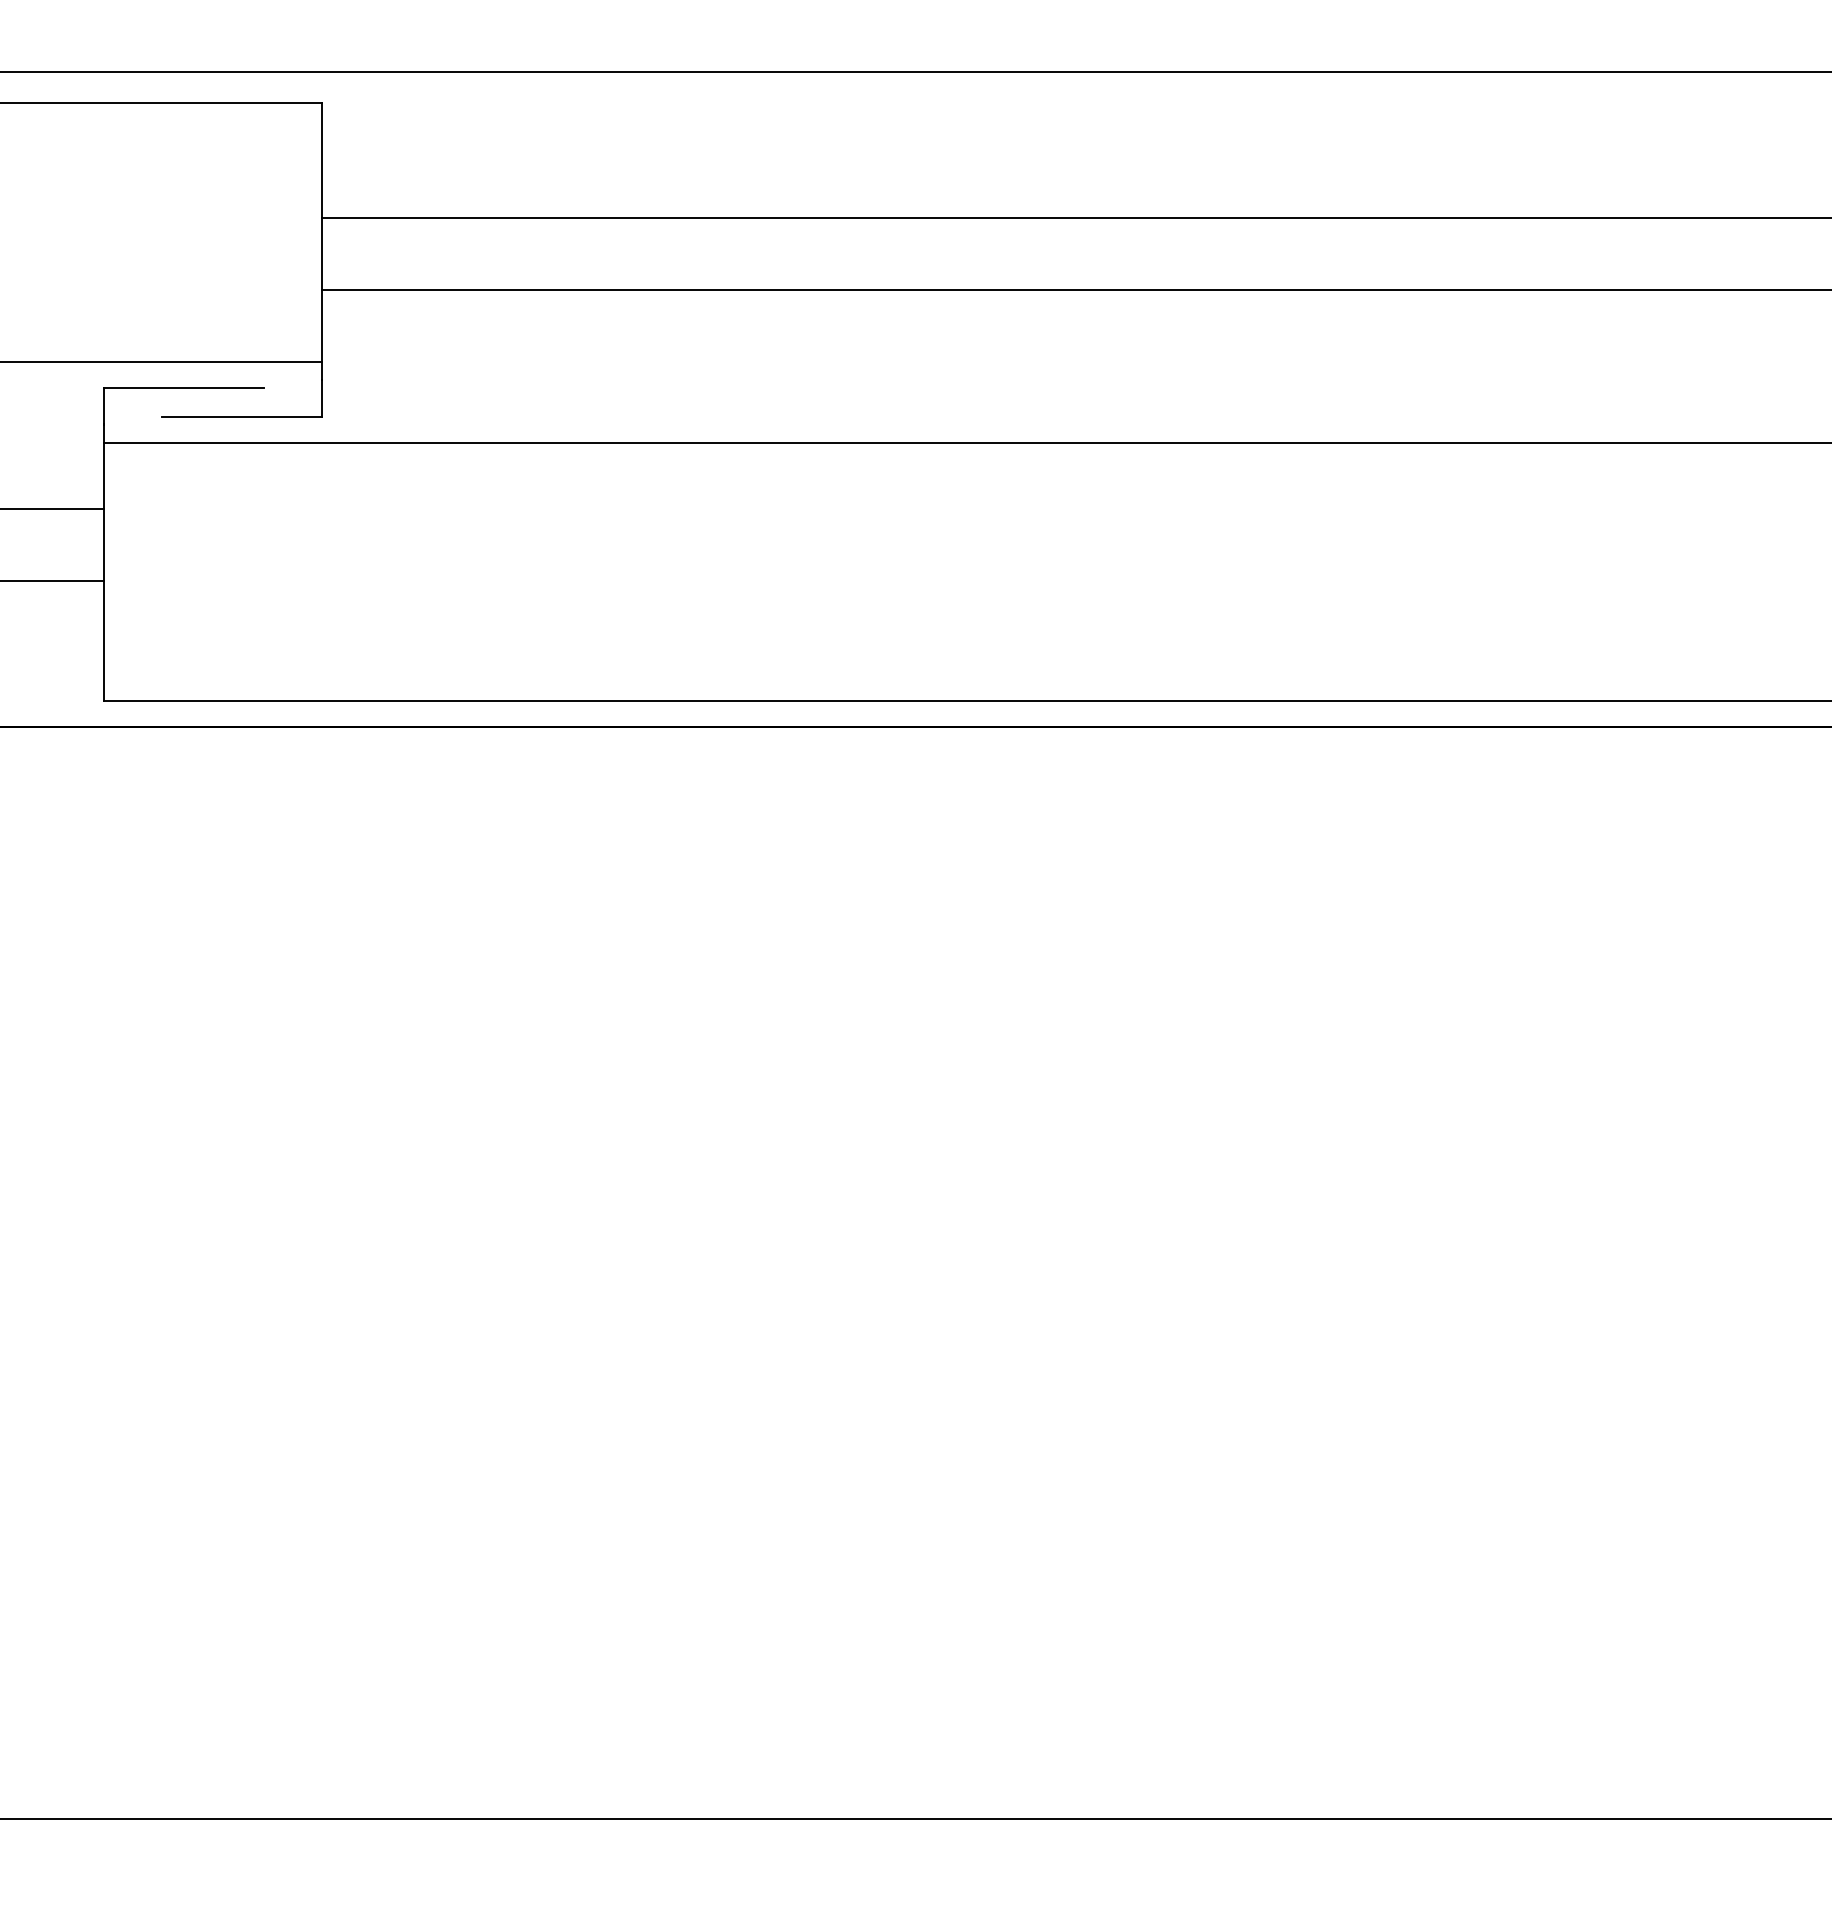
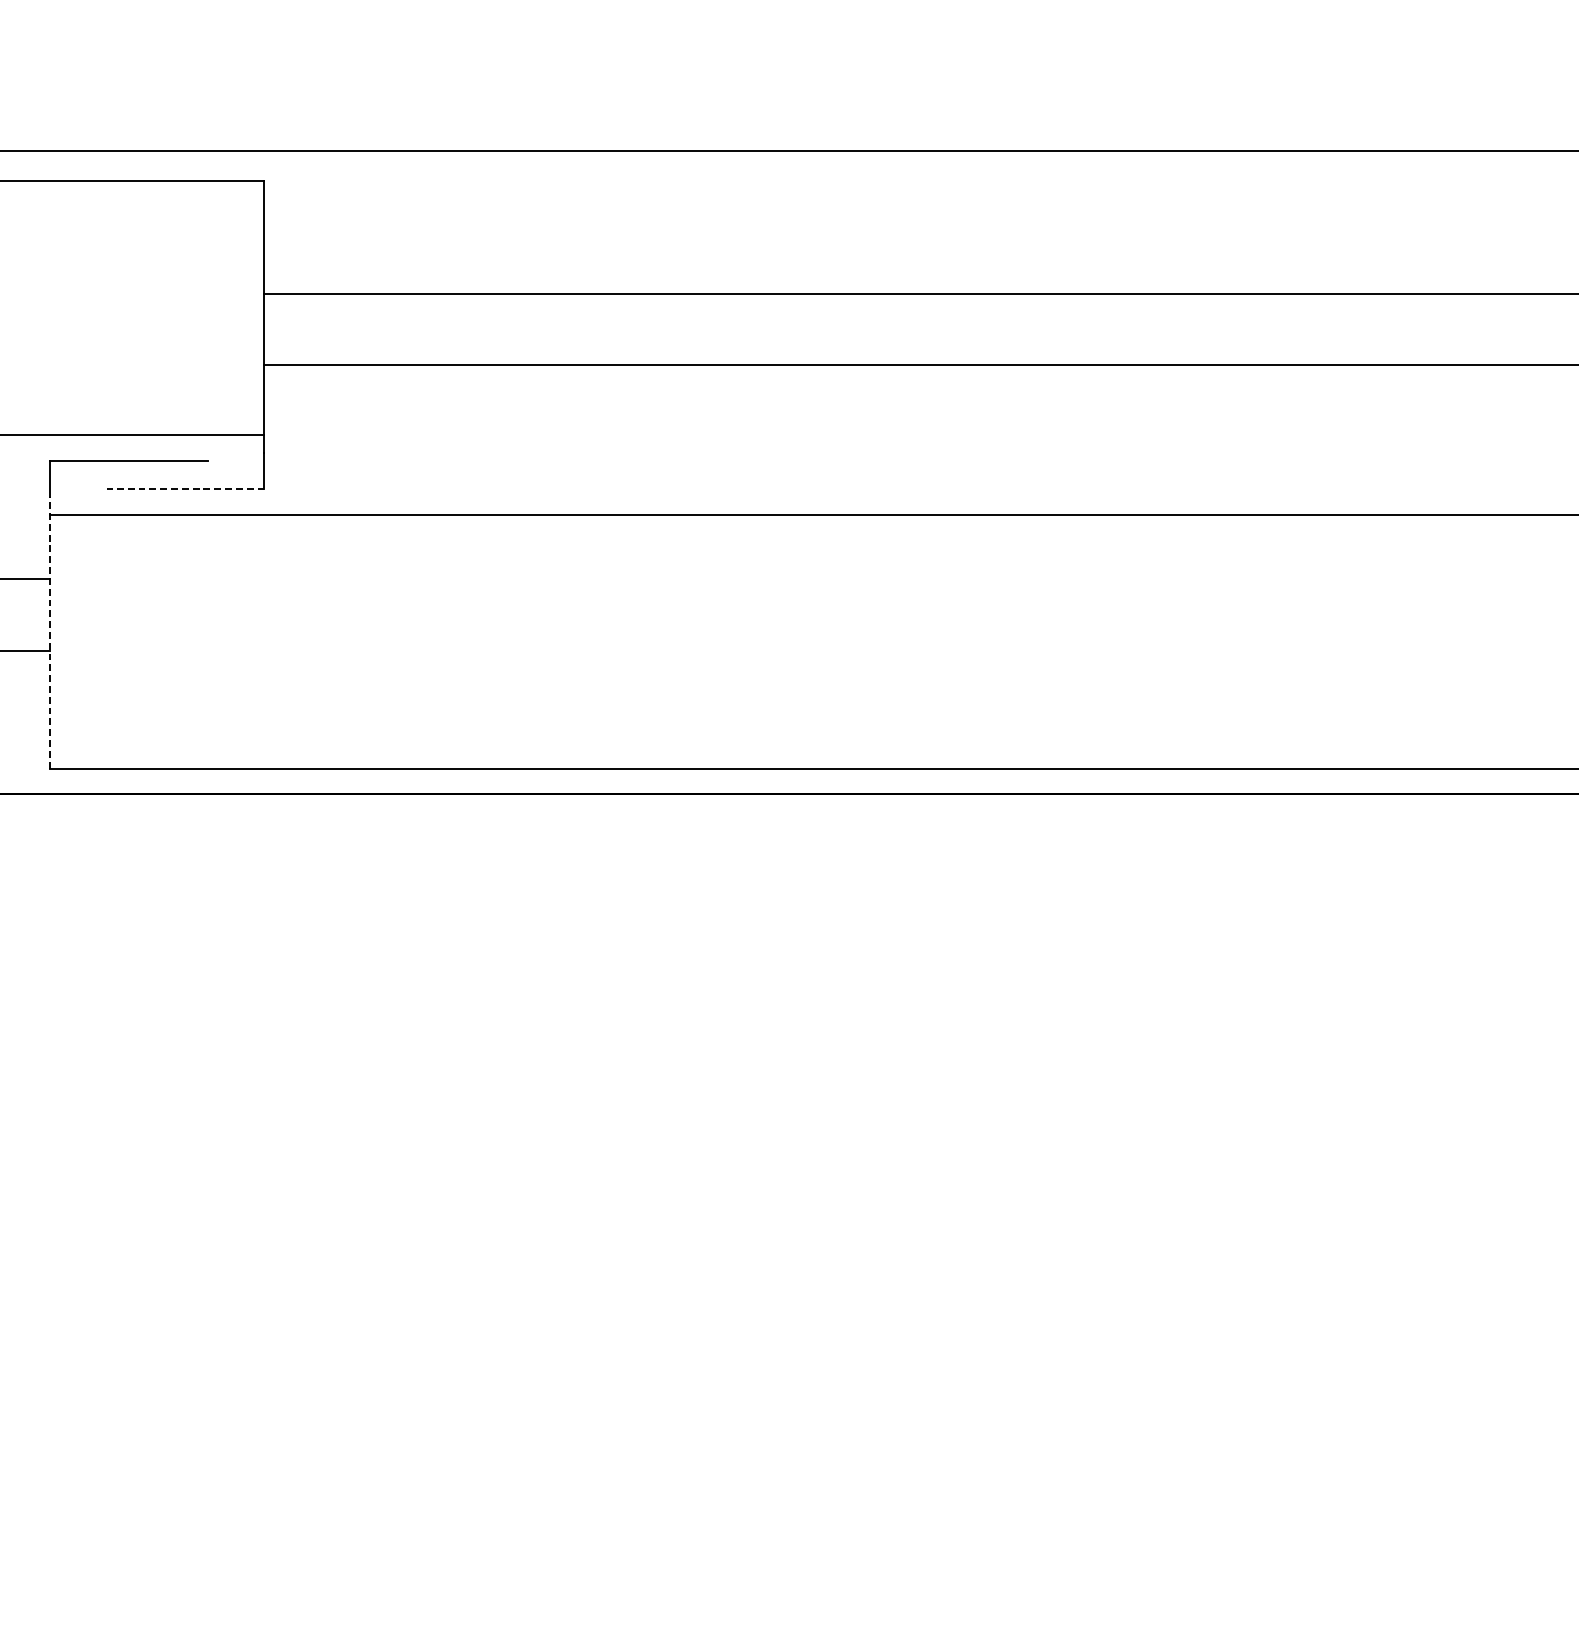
line: (241, 417) -> (184, 489), solid -> dashed
line: (103, 562) -> (49, 632), solid -> dashed

